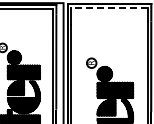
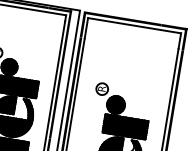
line: (108, 8) -> (133, 26), dashed -> solid

